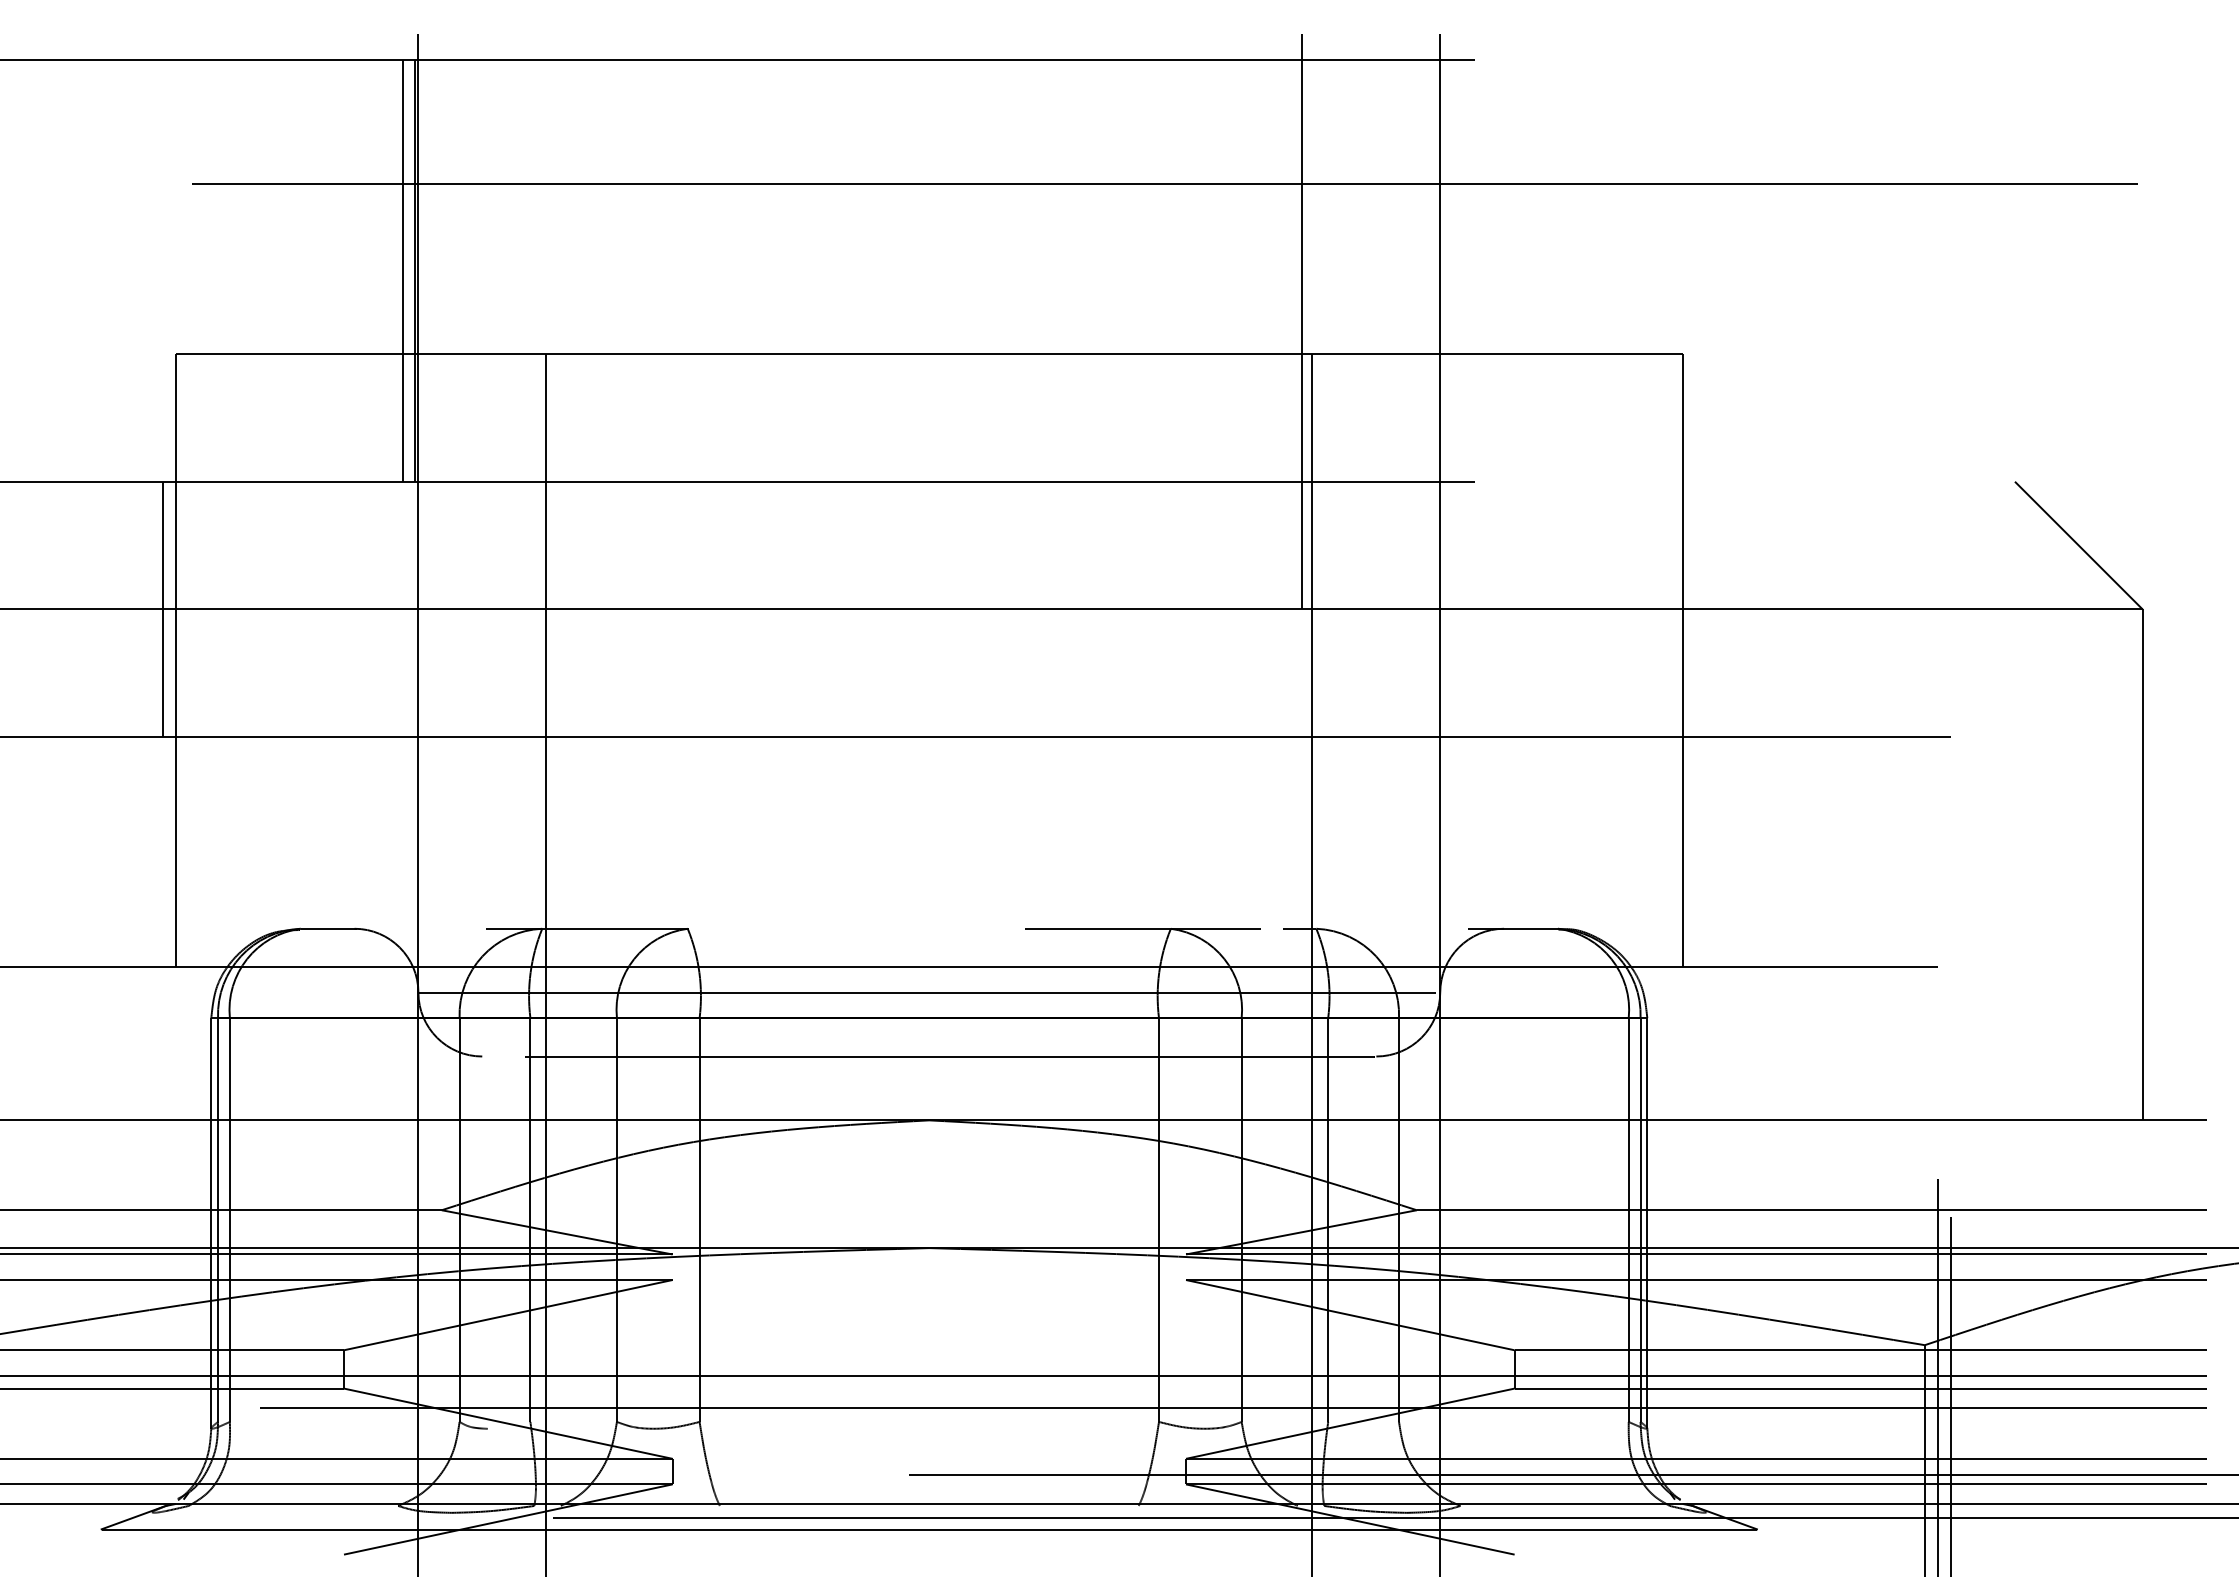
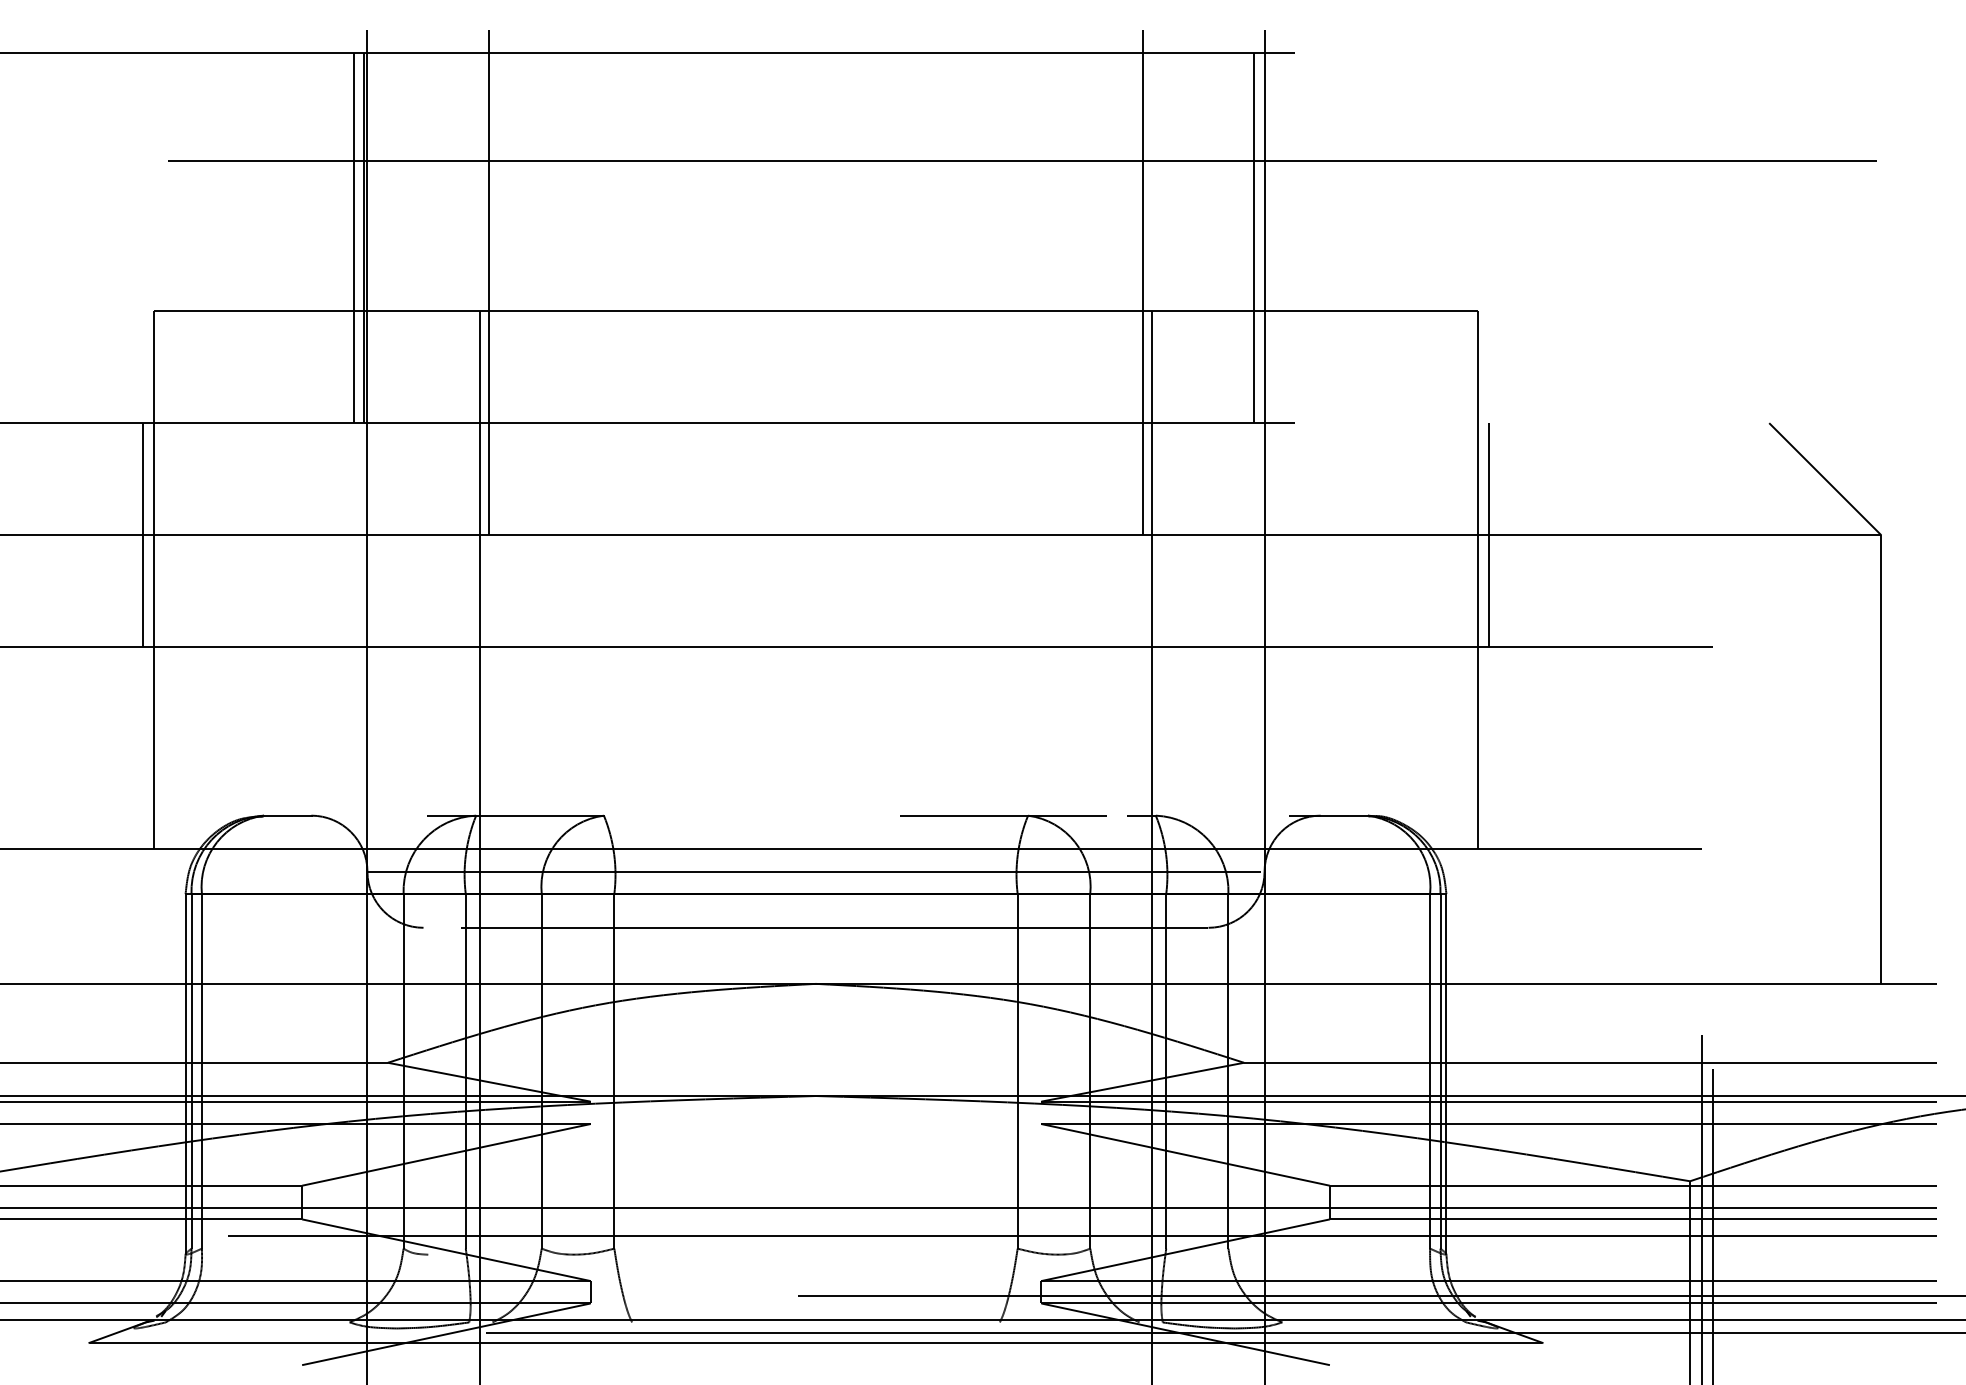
line: (1428, 270) -> (1254, 237), added
line: (556, 321) -> (488, 282), added
line: (1695, 609) -> (1488, 535), added

